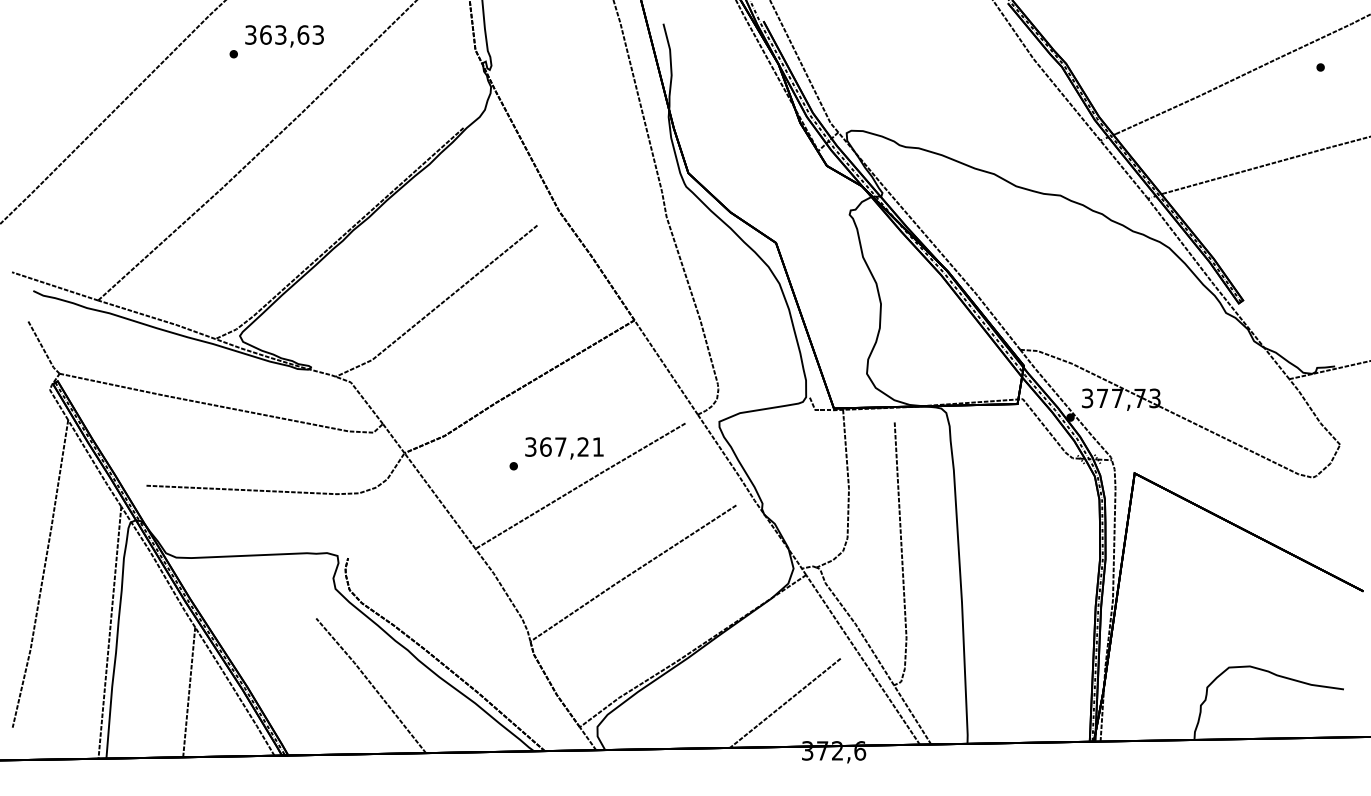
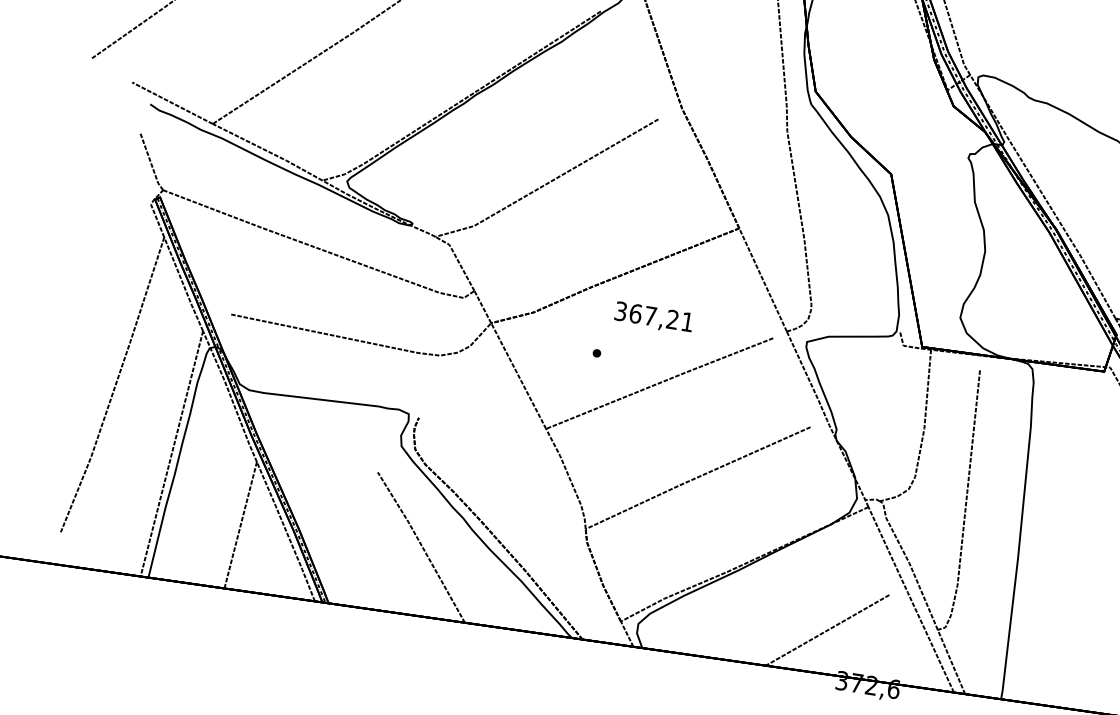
text: (564, 448) -> (653, 318), moved

